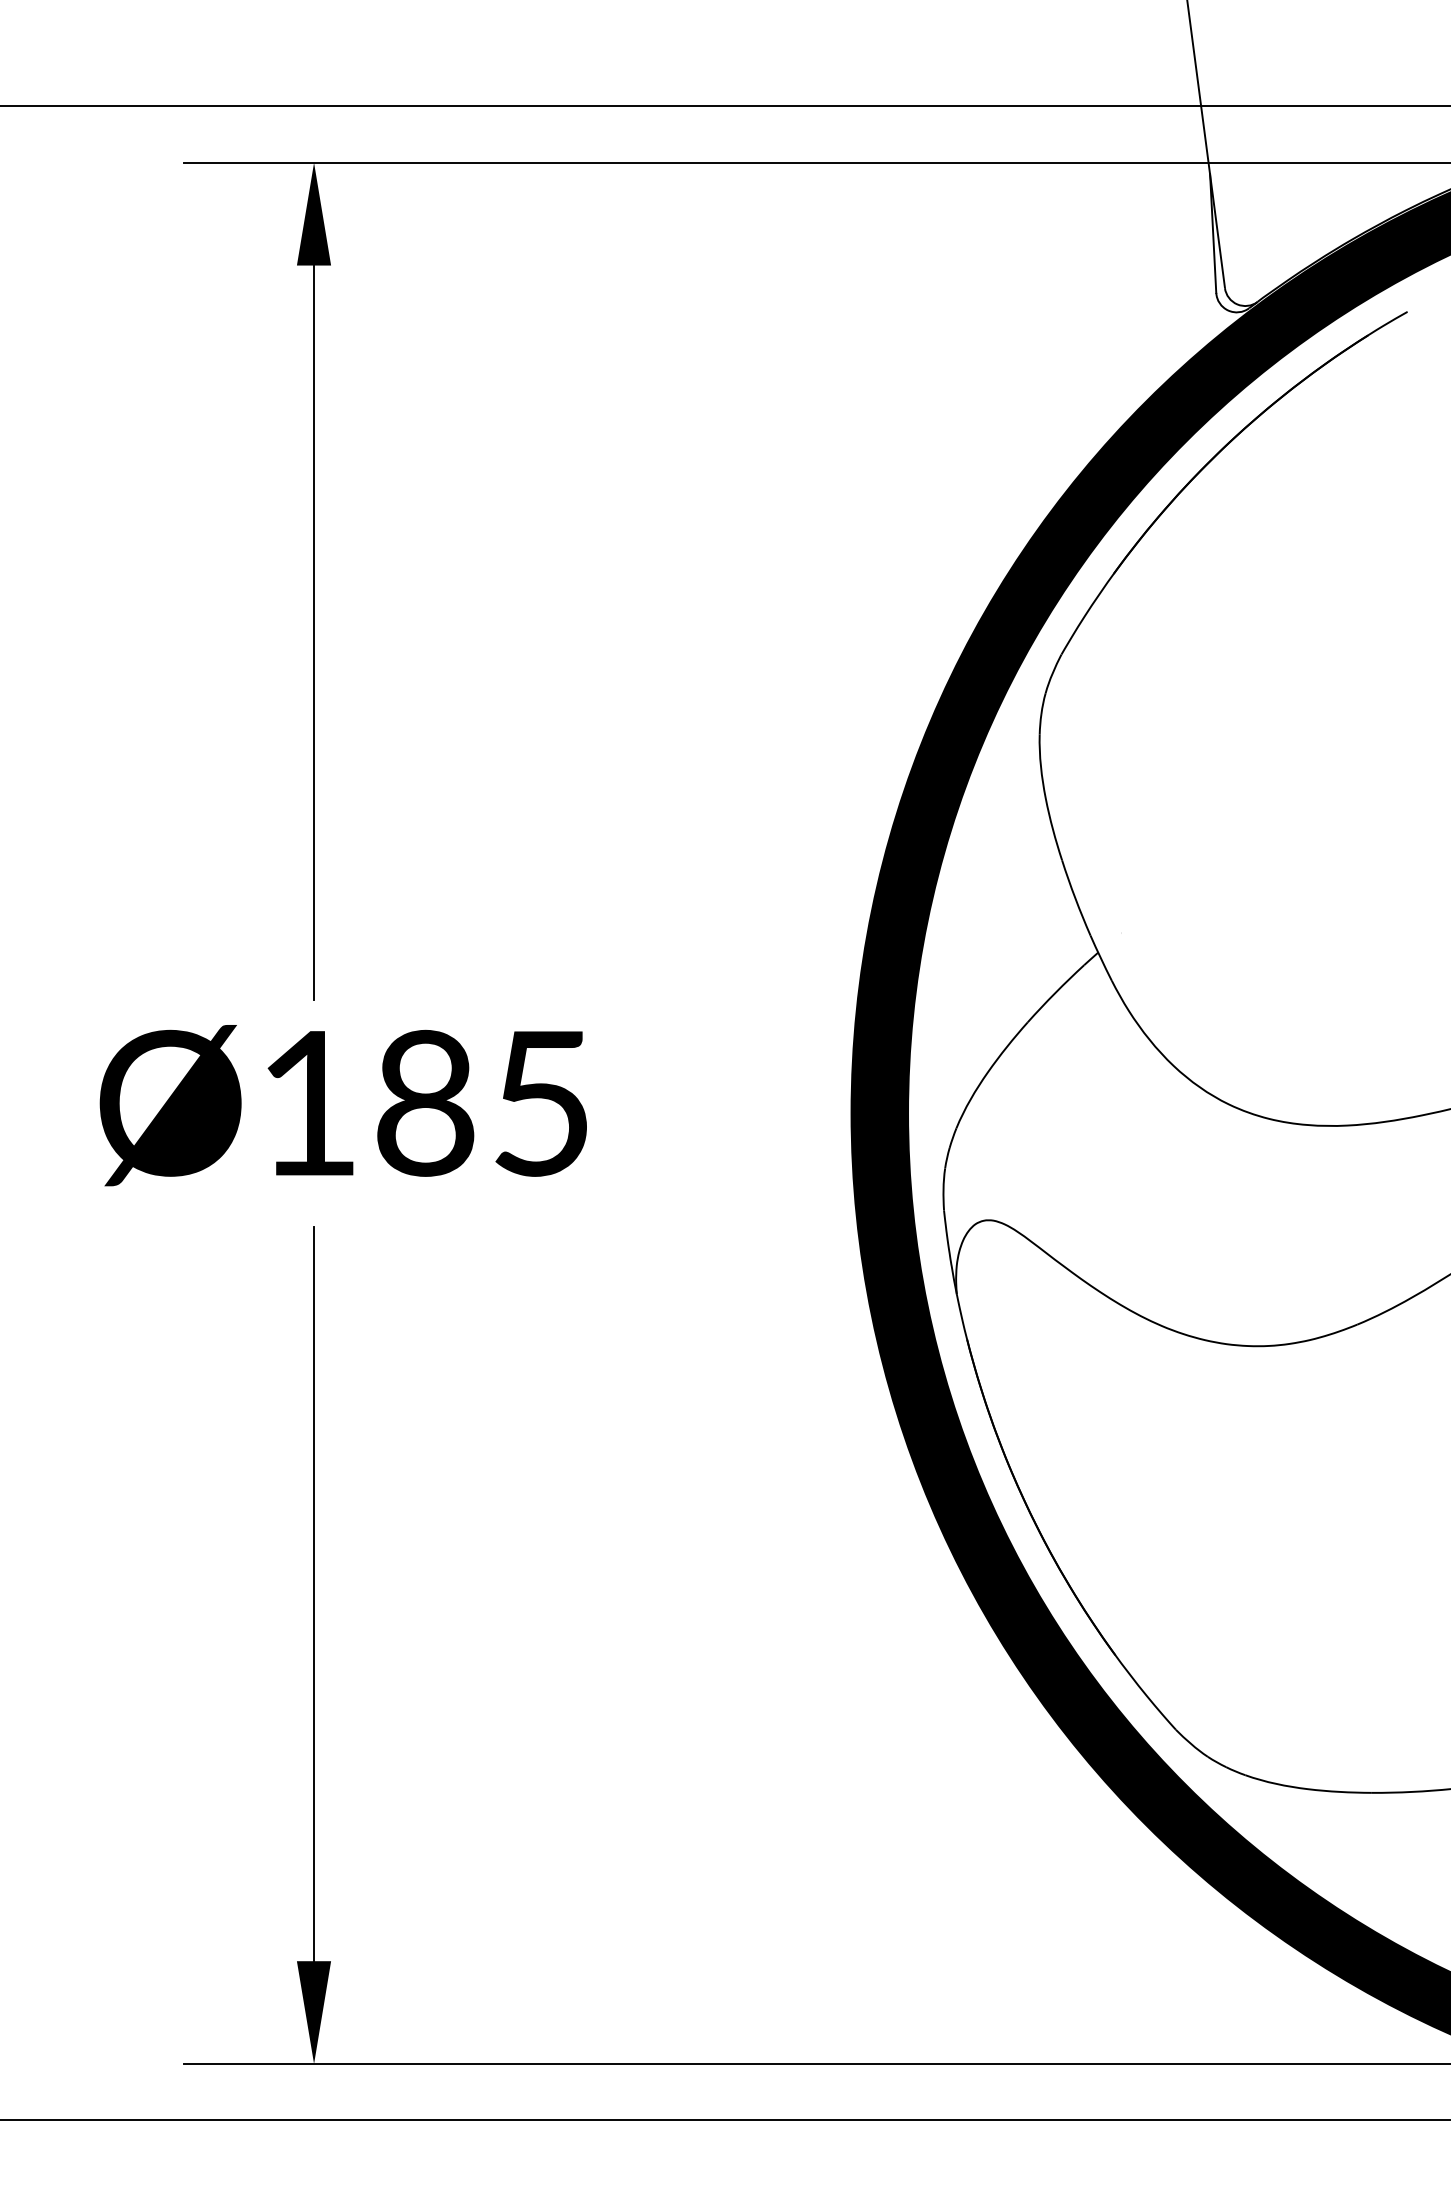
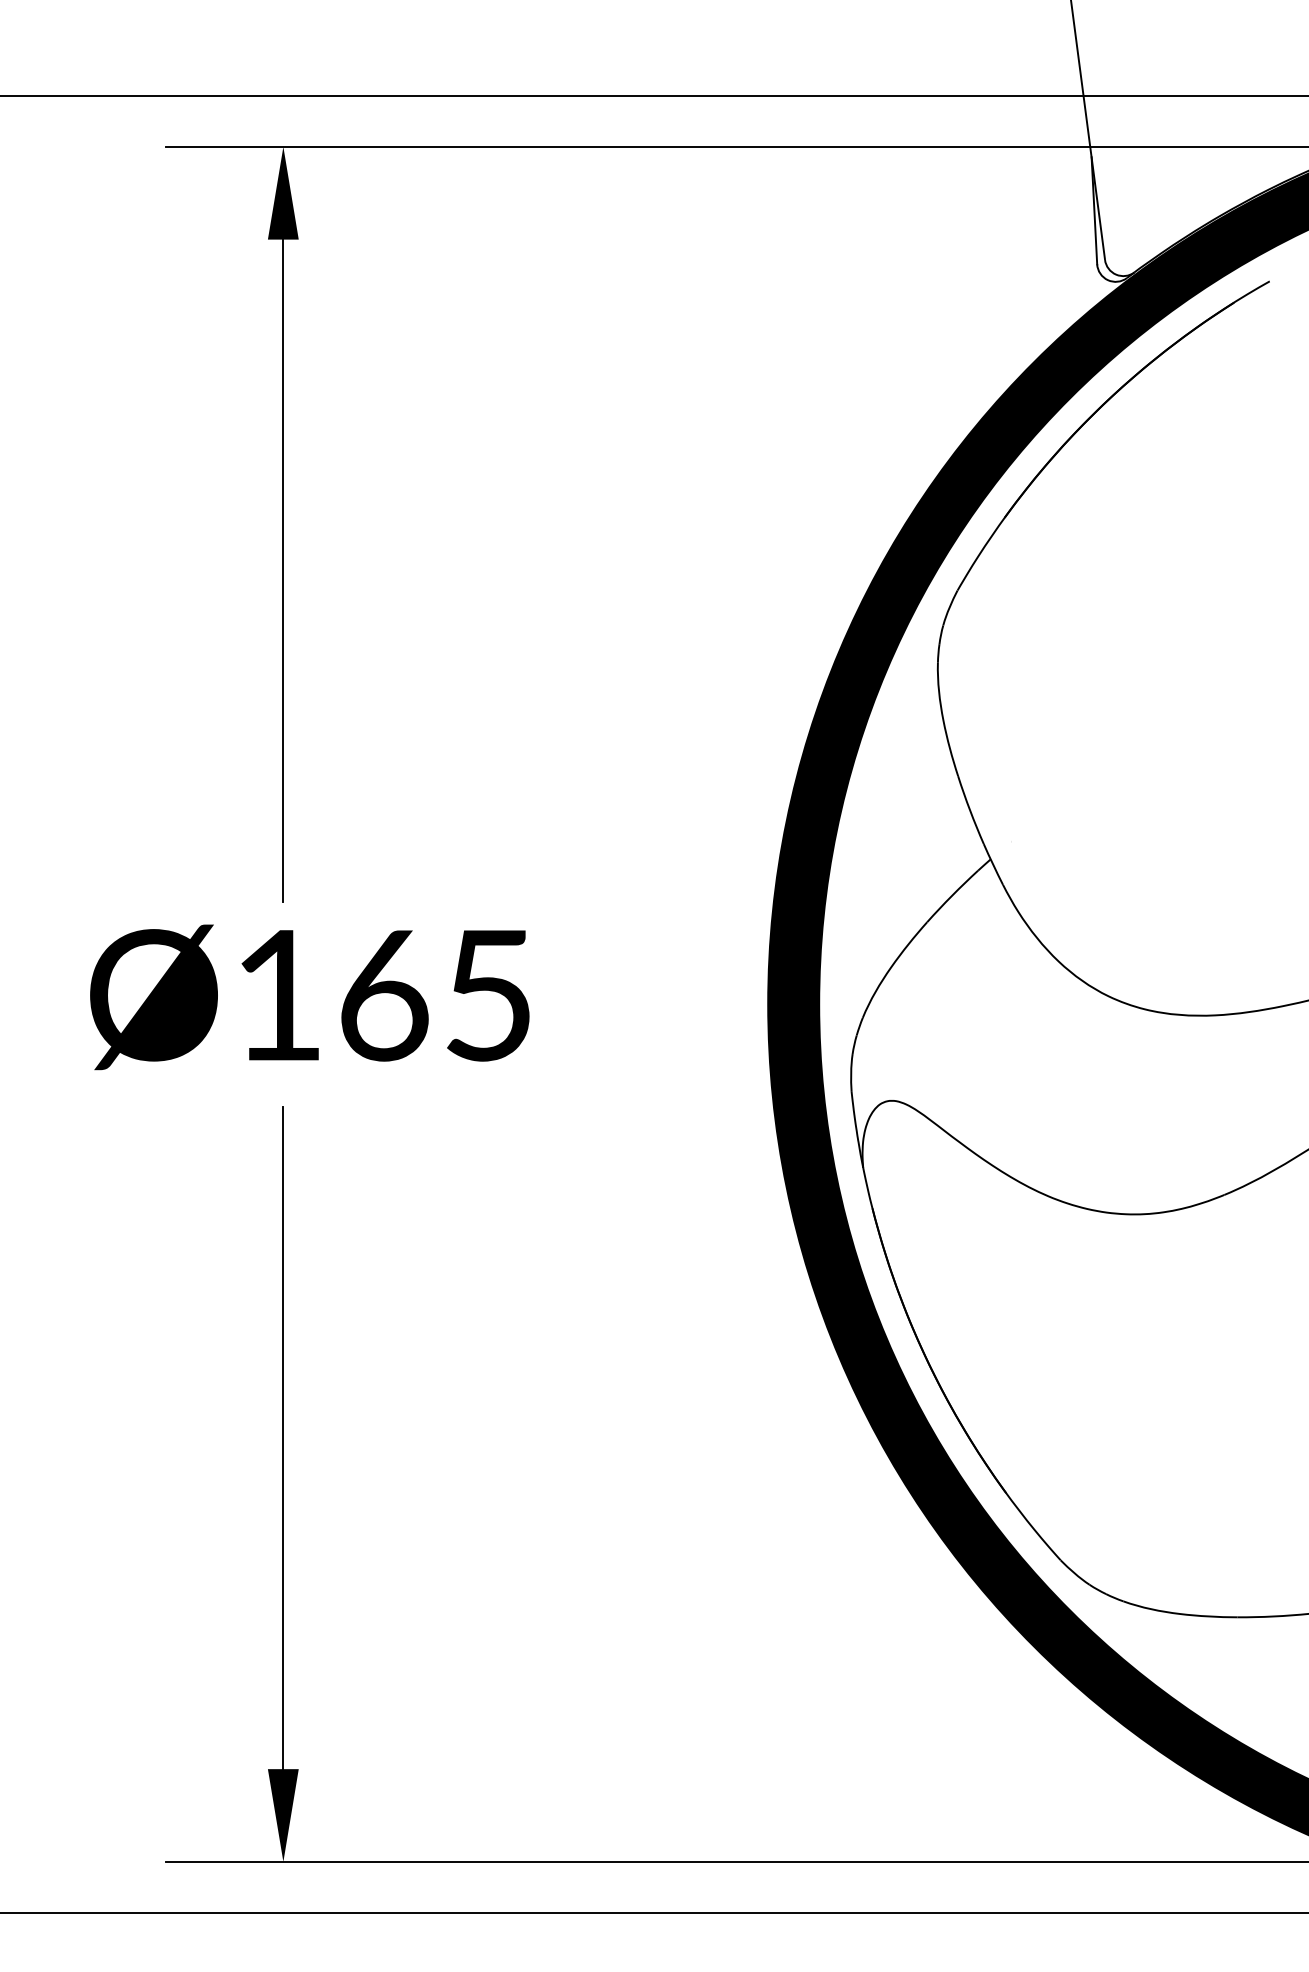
text: (426, 1103) -> (384, 995), Ø185 -> Ø165

